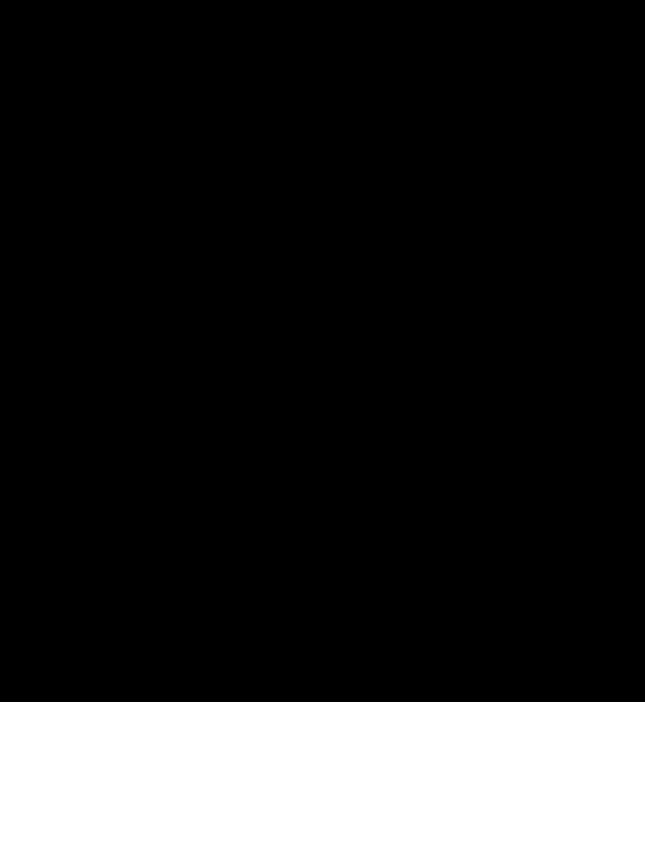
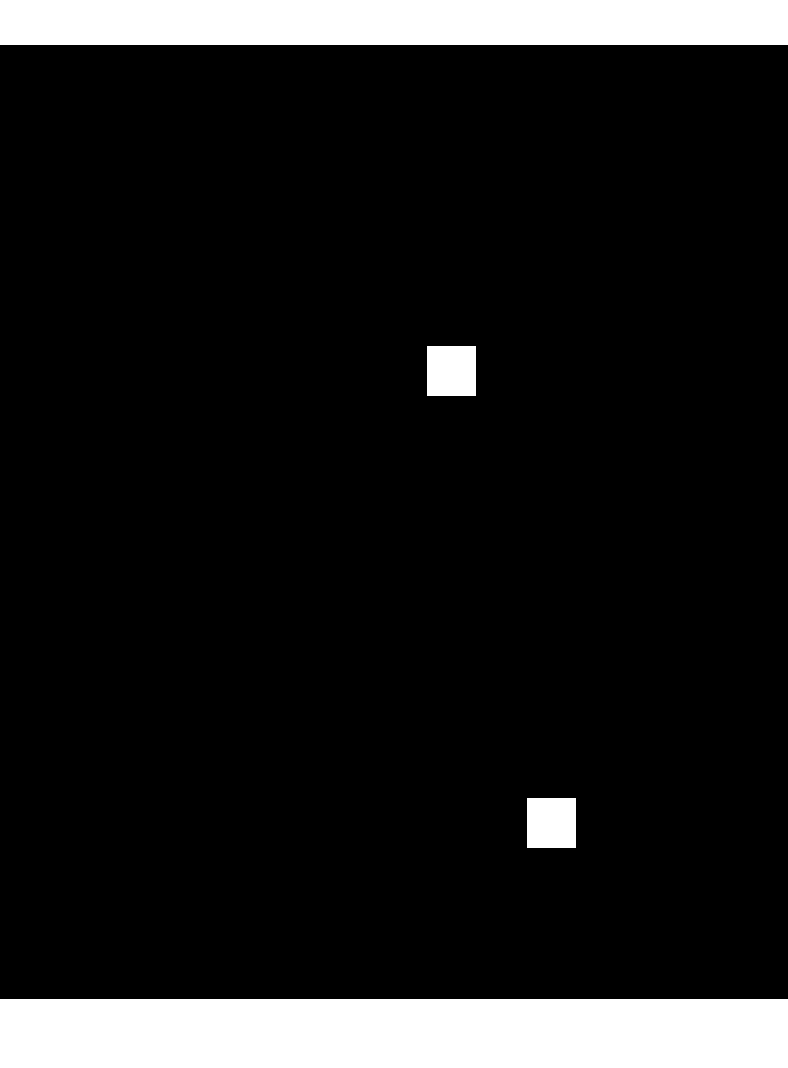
fill: (322, 73) -> (450, 370), removed
fill: (423, 525) -> (551, 822), removed

